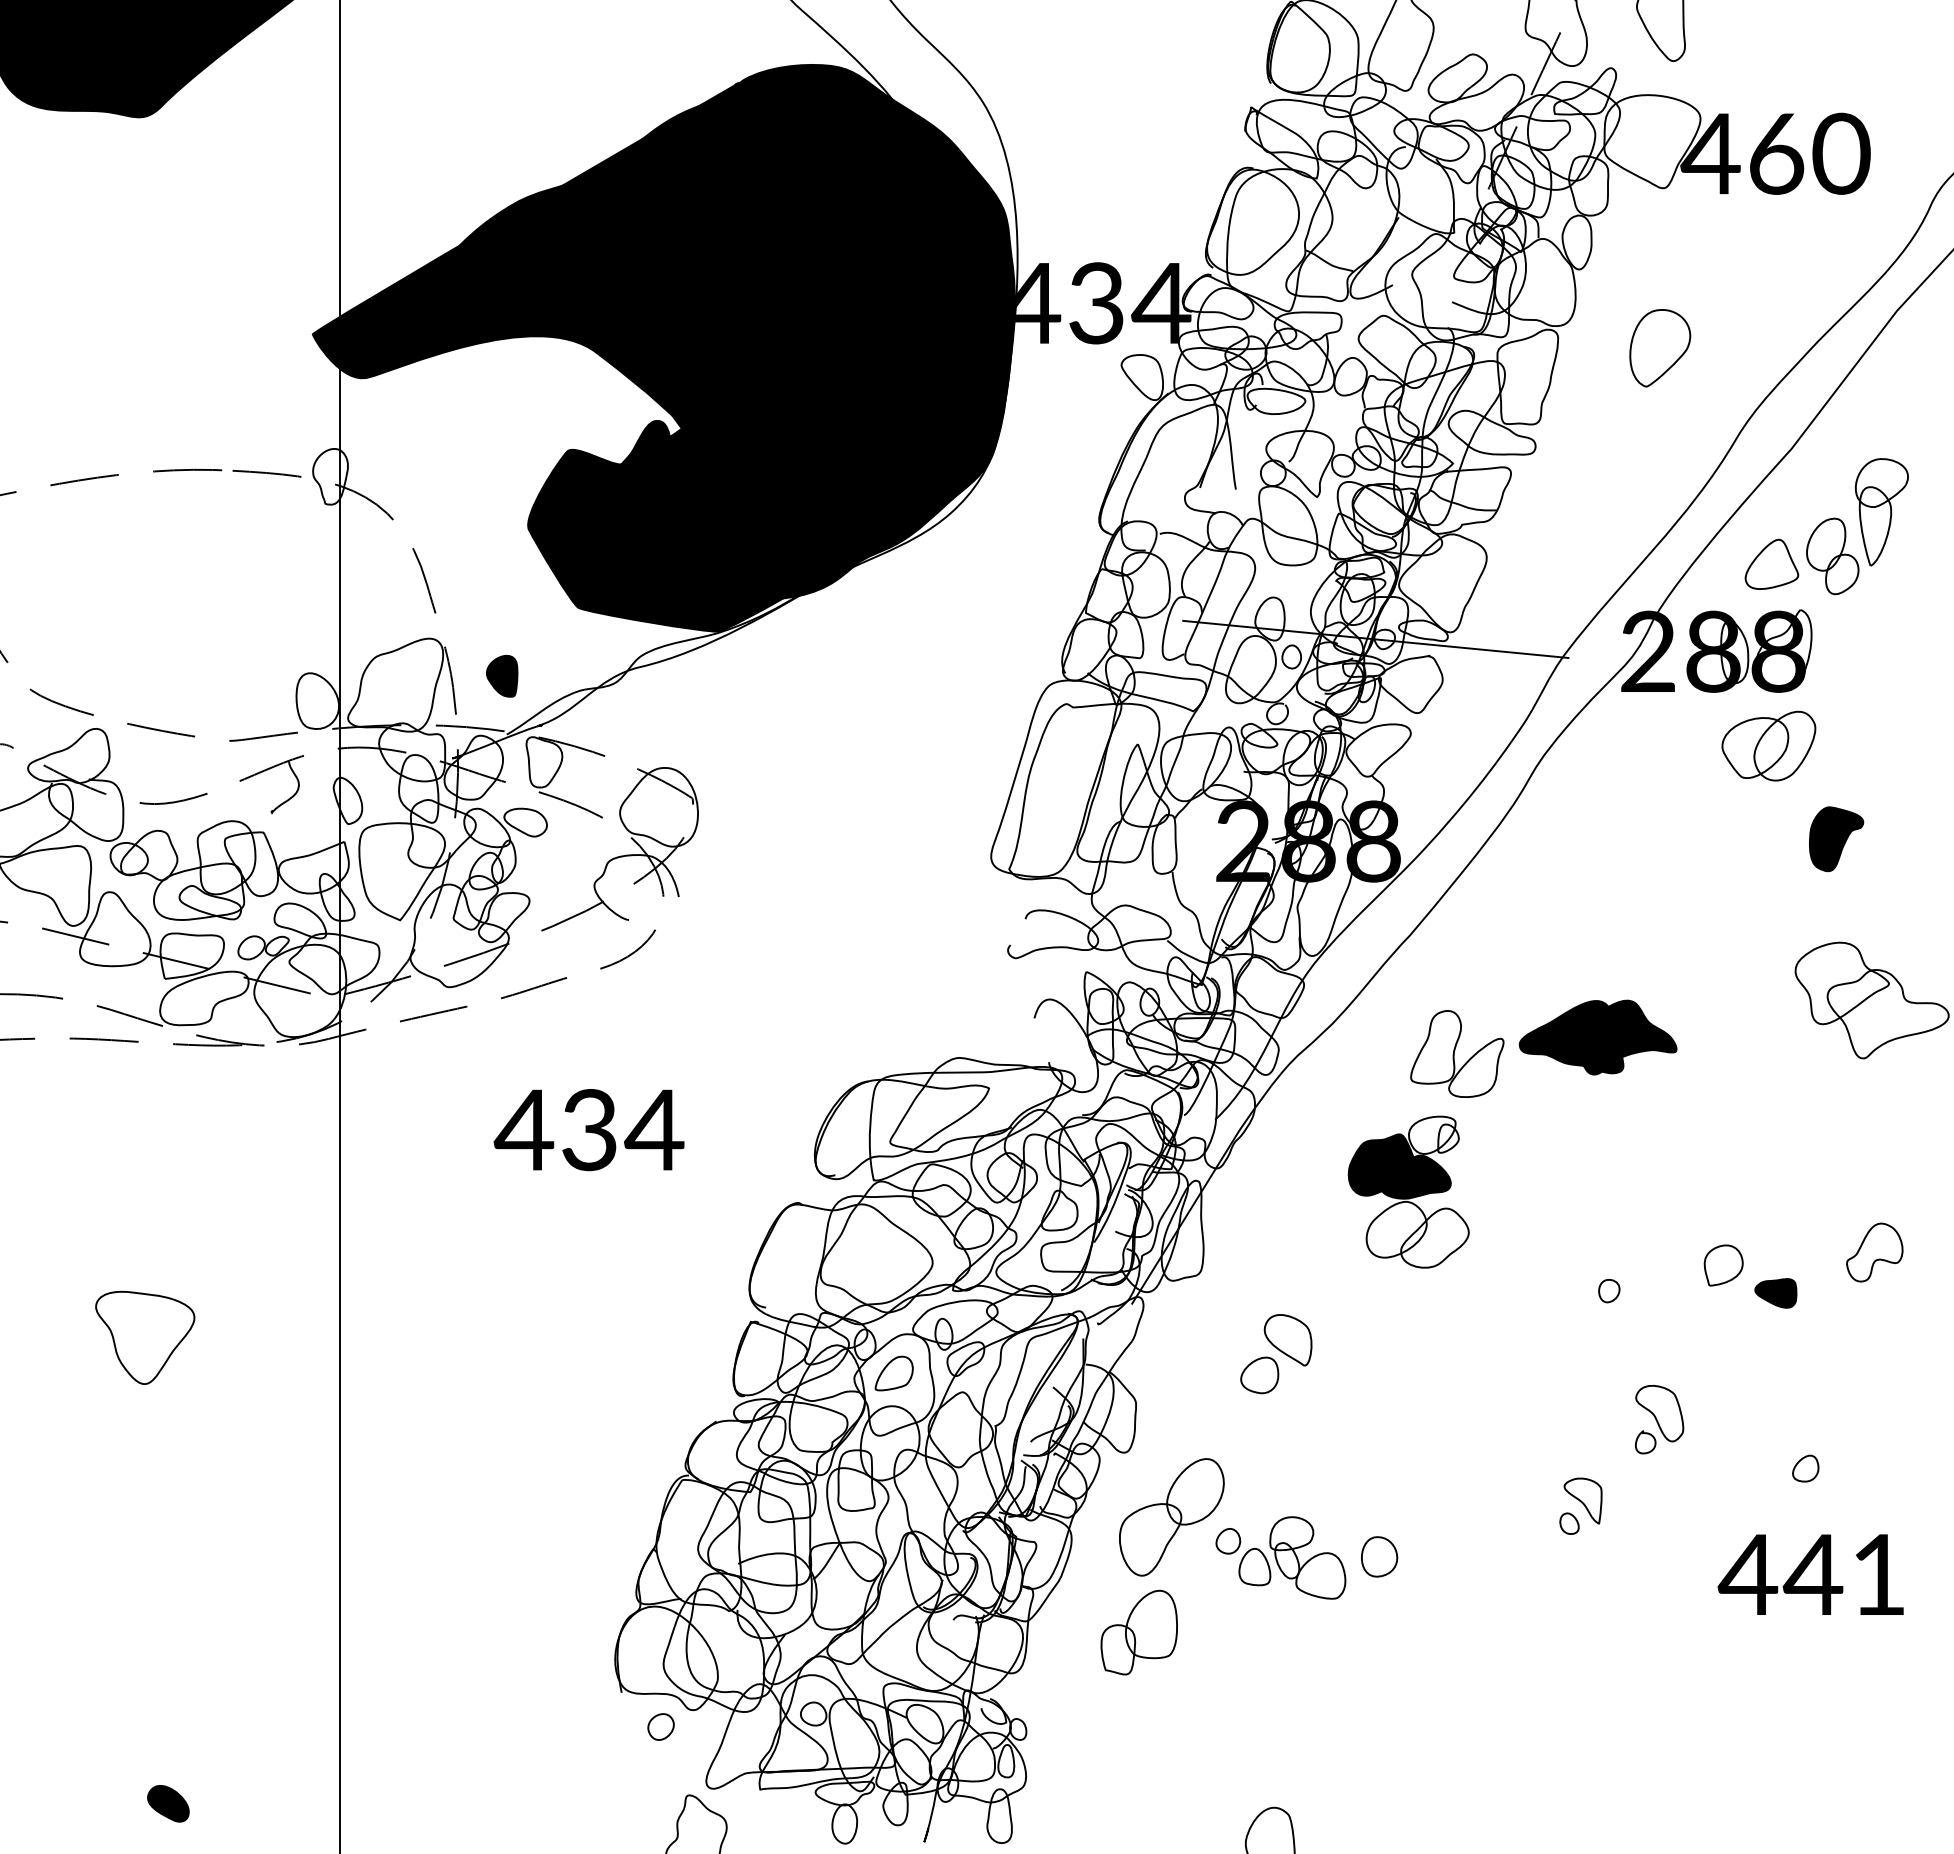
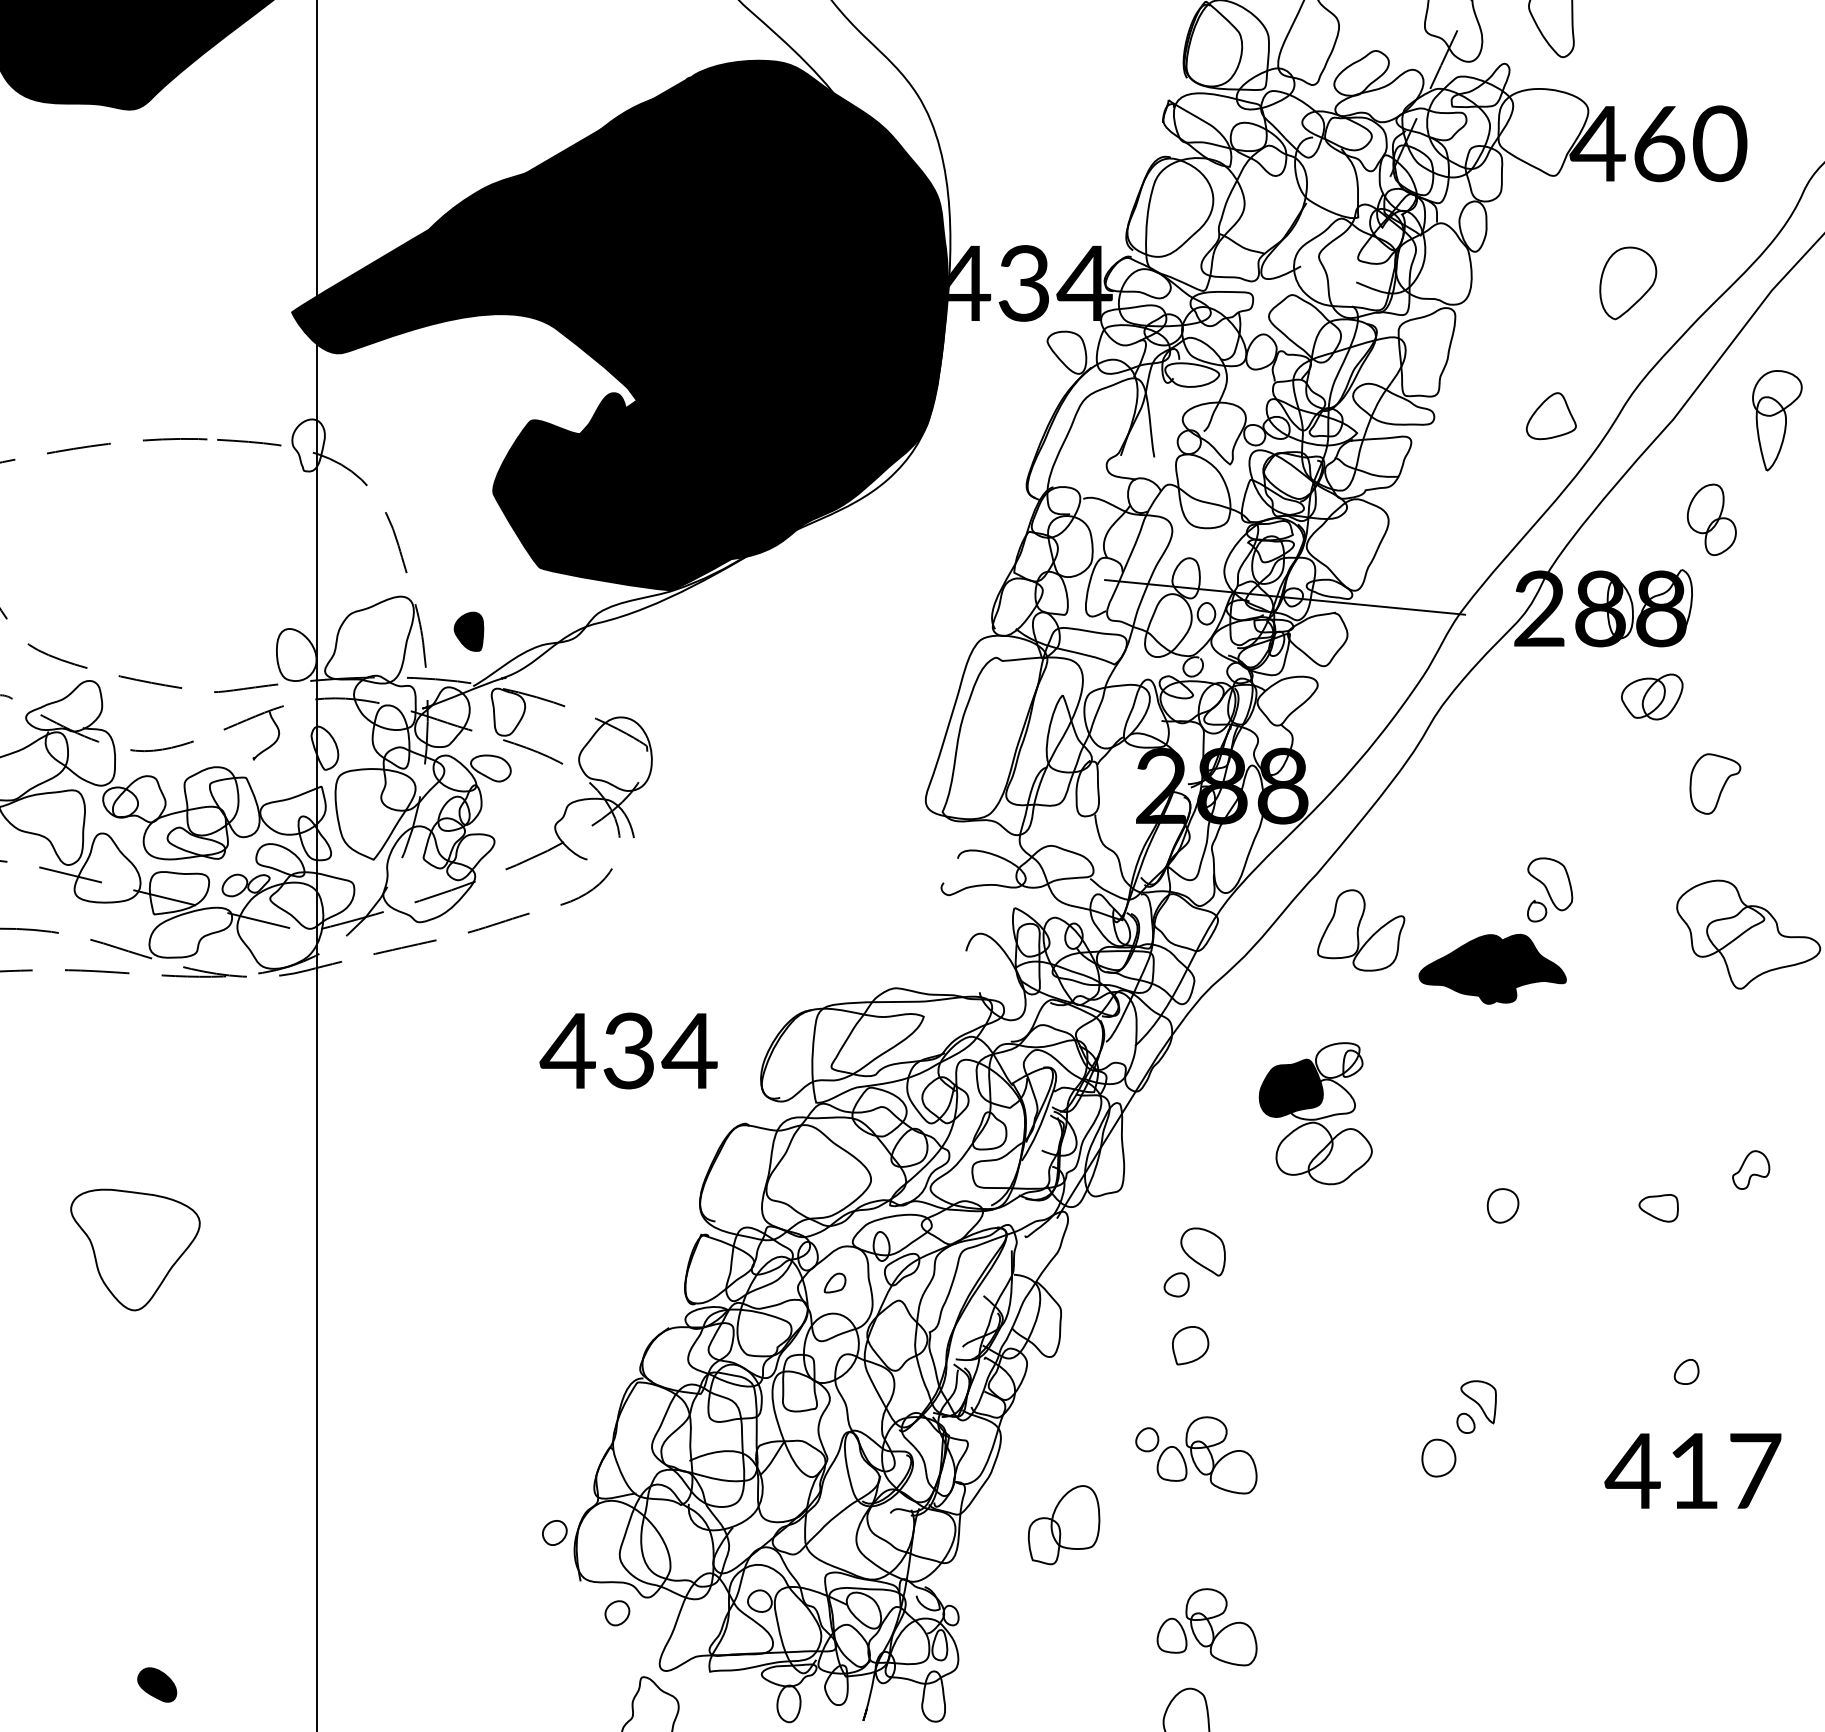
part: (1660, 348) -> (1628, 283), moved
part: (1881, 512) -> (1777, 420), moved
part: (1771, 563) -> (1550, 415), moved
part: (1768, 745) -> (1651, 696), size x0.7
fill: (1836, 839) -> (1715, 784), removed
part: (1457, 1053) -> (1361, 929), moved
text: (588, 1130) -> (628, 1051), moved
fill: (1415, 1176) -> (1322, 1099), removed
part: (1874, 1252) -> (1750, 1170), size x0.7
part: (1723, 1265) -> (1190, 1345), moved
part: (1609, 1291) -> (1503, 1206), size x1.6
fill: (1775, 1293) -> (1658, 1208), removed
part: (145, 1337) -> (135, 1249), size x1.4
part: (893, 1373) -> (834, 1283), size x0.6
part: (1259, 1375) -> (1176, 1284), size x0.7
part: (1659, 1419) -> (1550, 889), moved
part: (1171, 1517) -> (1094, 1417), removed
part: (1379, 1556) -> (1438, 1457), moved
text: (1844, 1574) -> (1722, 1470), 441 -> 417
part: (593, 1640) -> (554, 1532), added
part: (1292, 1741) -> (1207, 1626), added

